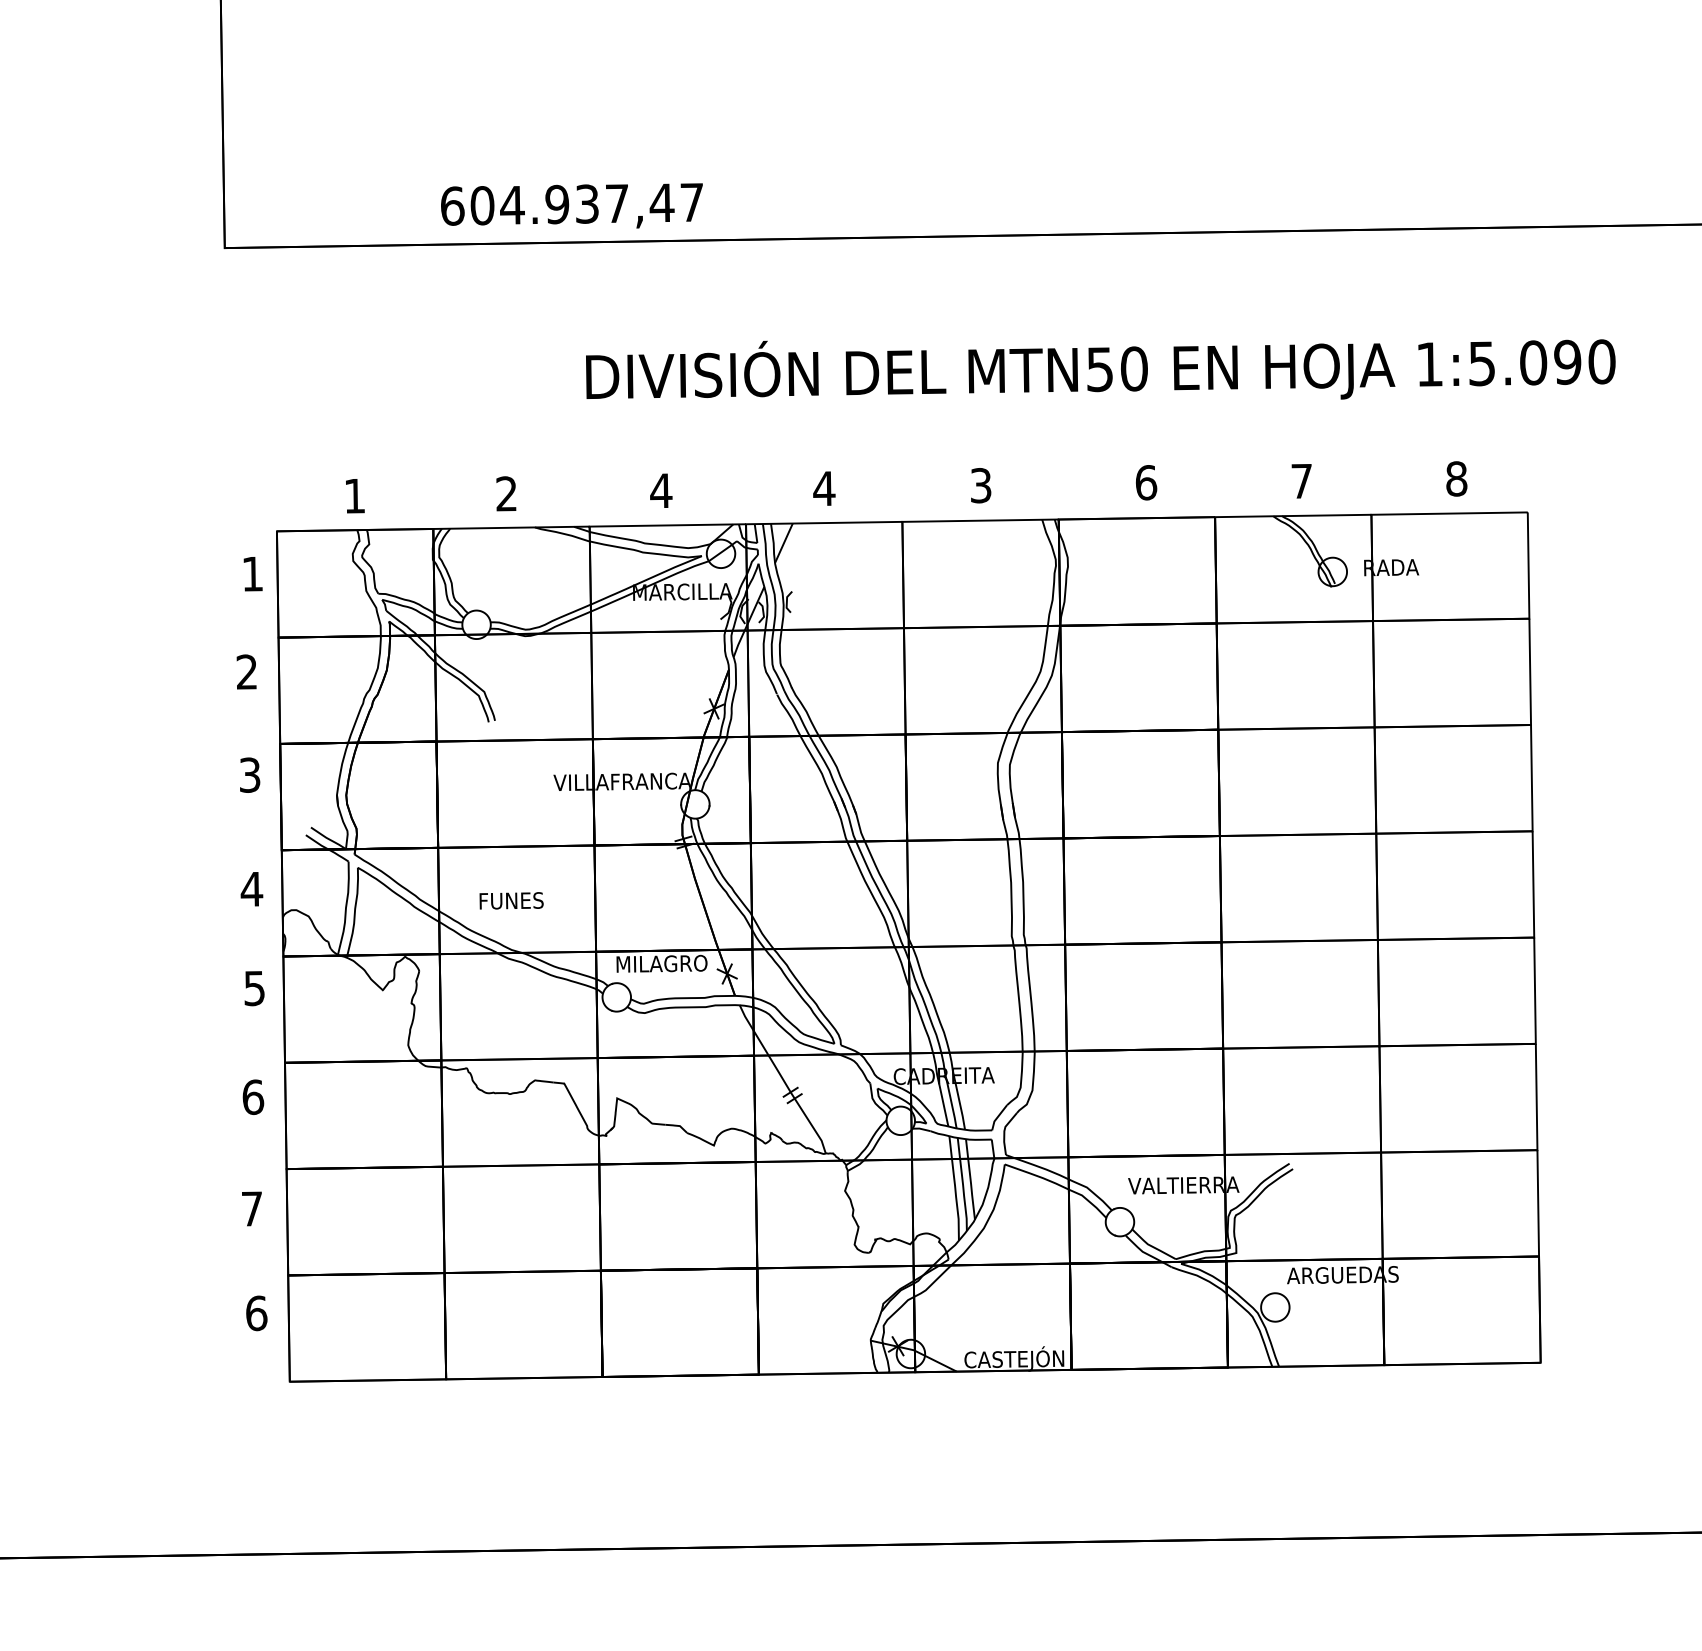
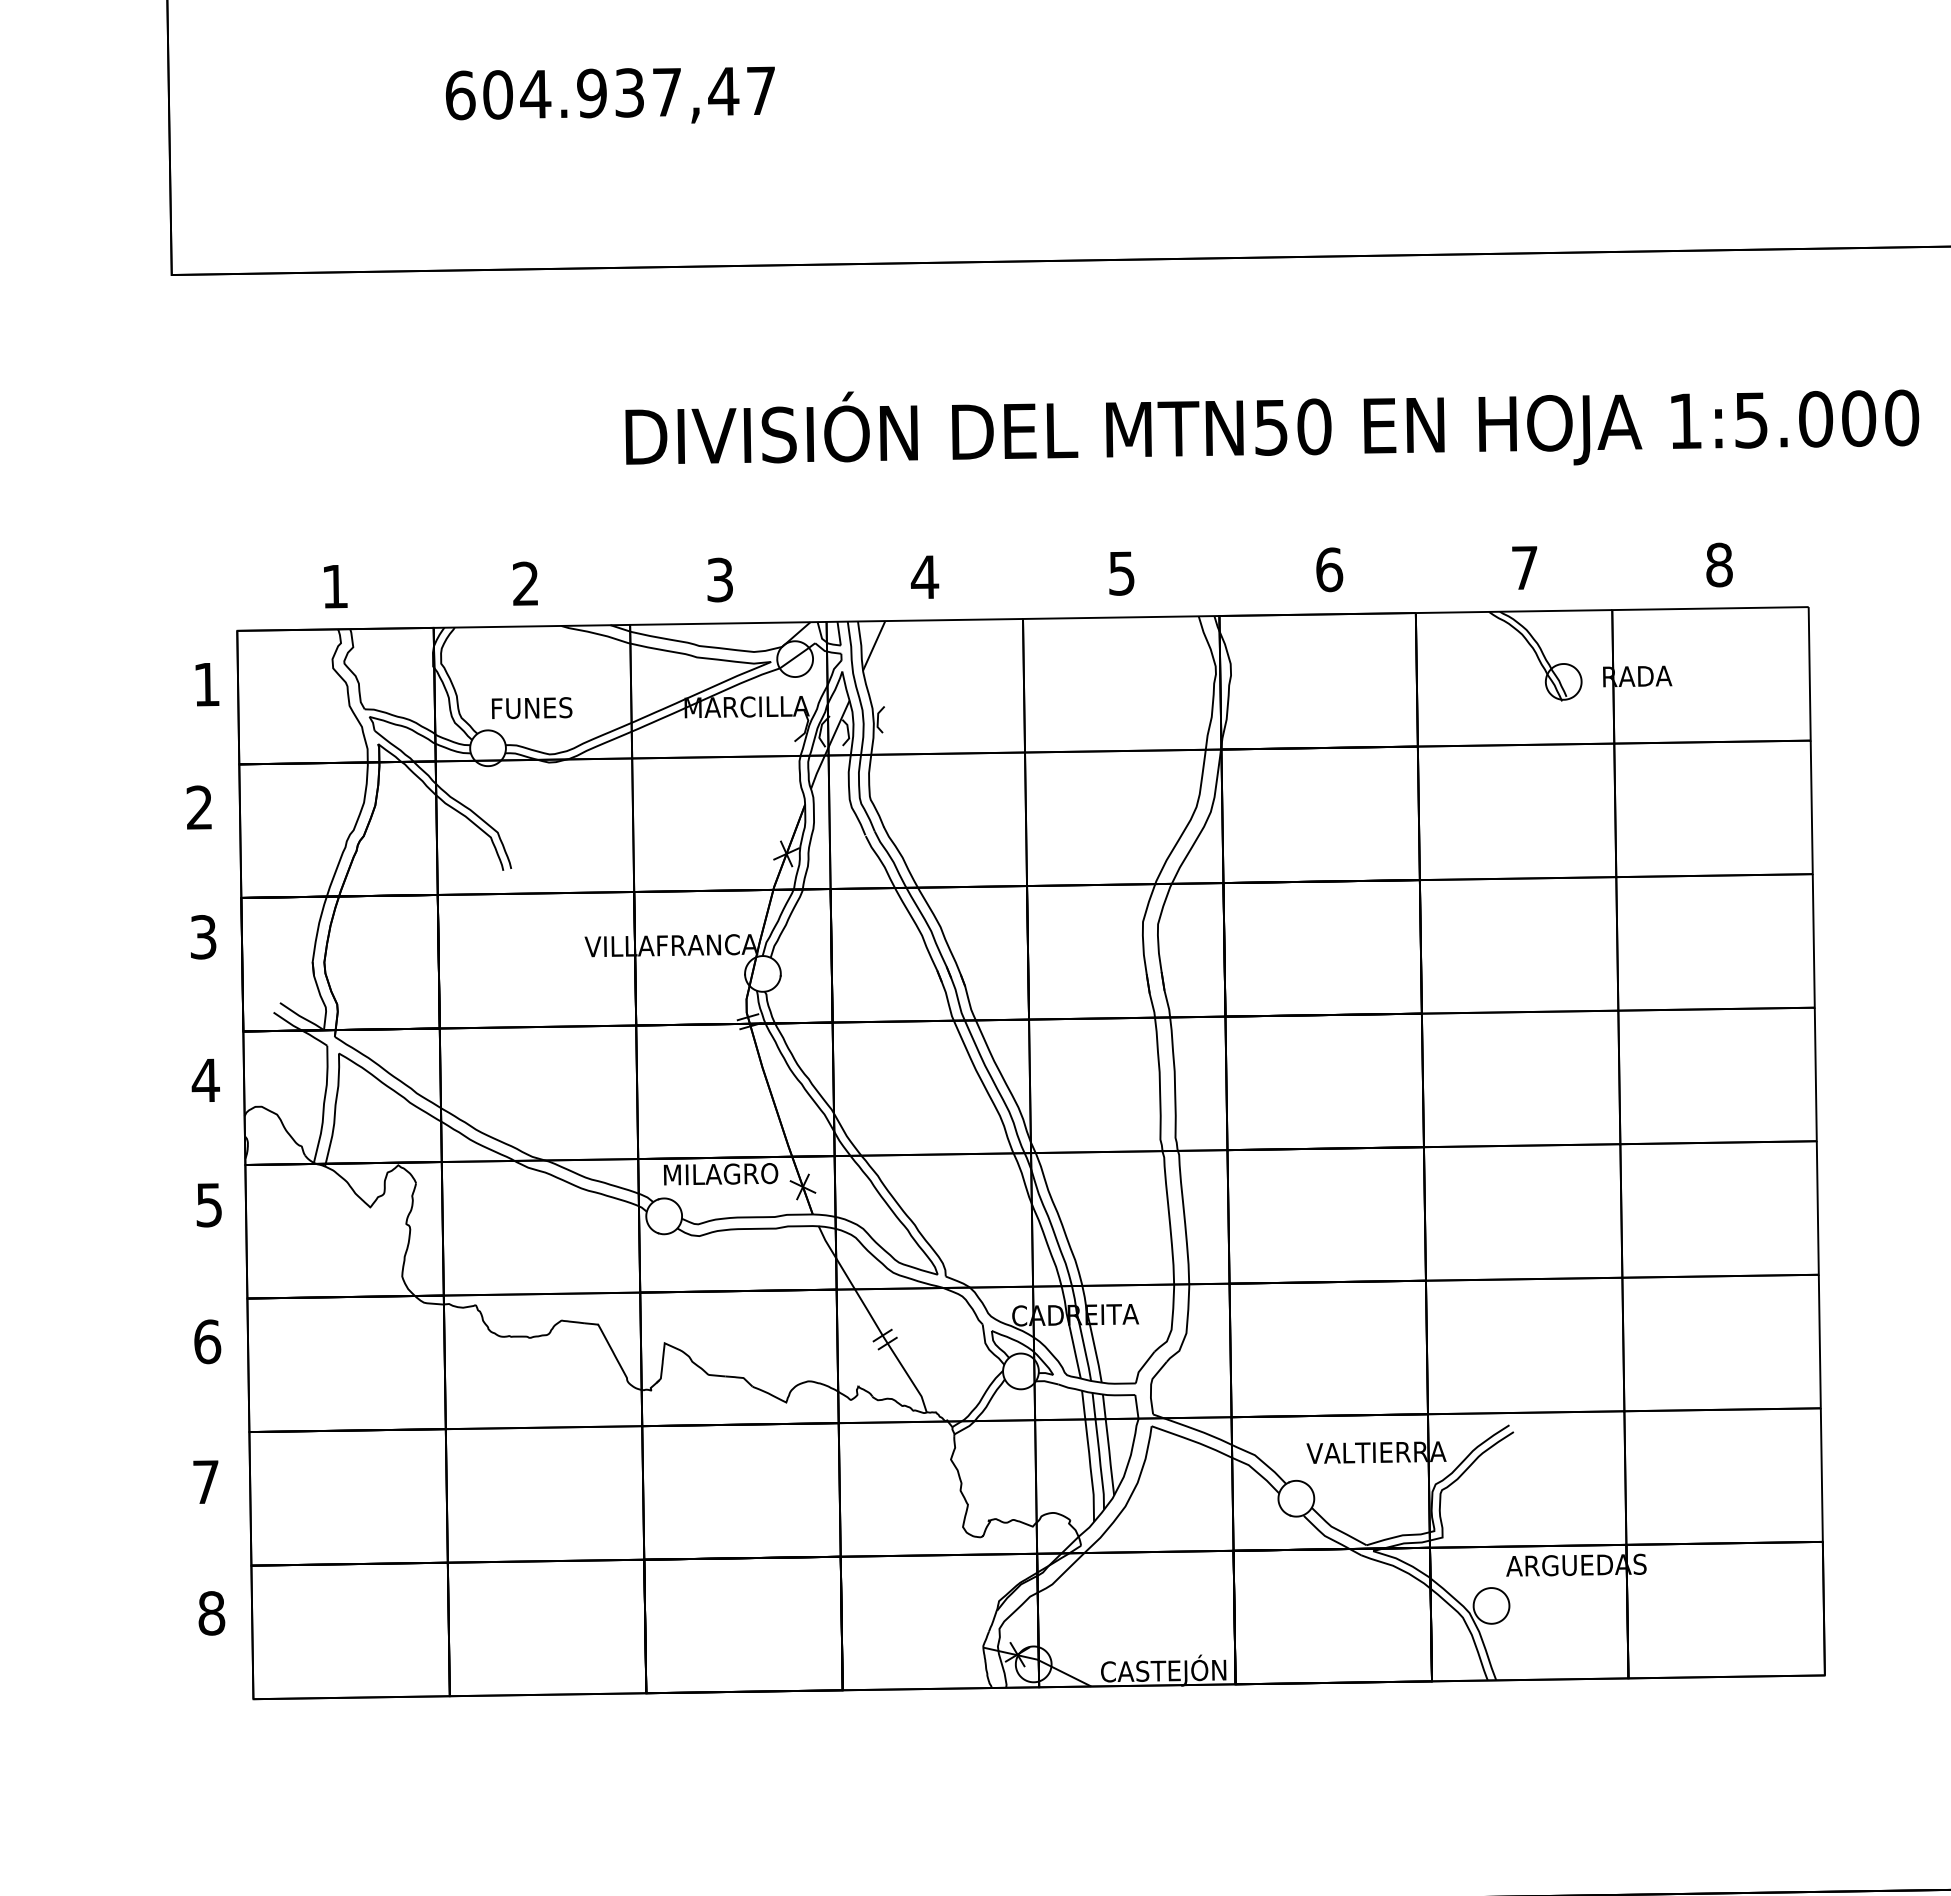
text: (571, 205) -> (609, 94), moved
text: (1567, 362) -> (1858, 418), 1:5.090 -> 1:5.000
text: (981, 485) -> (1122, 573), 3 -> 5
text: (661, 490) -> (720, 579), 4 -> 3
text: (511, 900) -> (531, 707), moved
text: (256, 1313) -> (211, 1613), 6 -> 8

